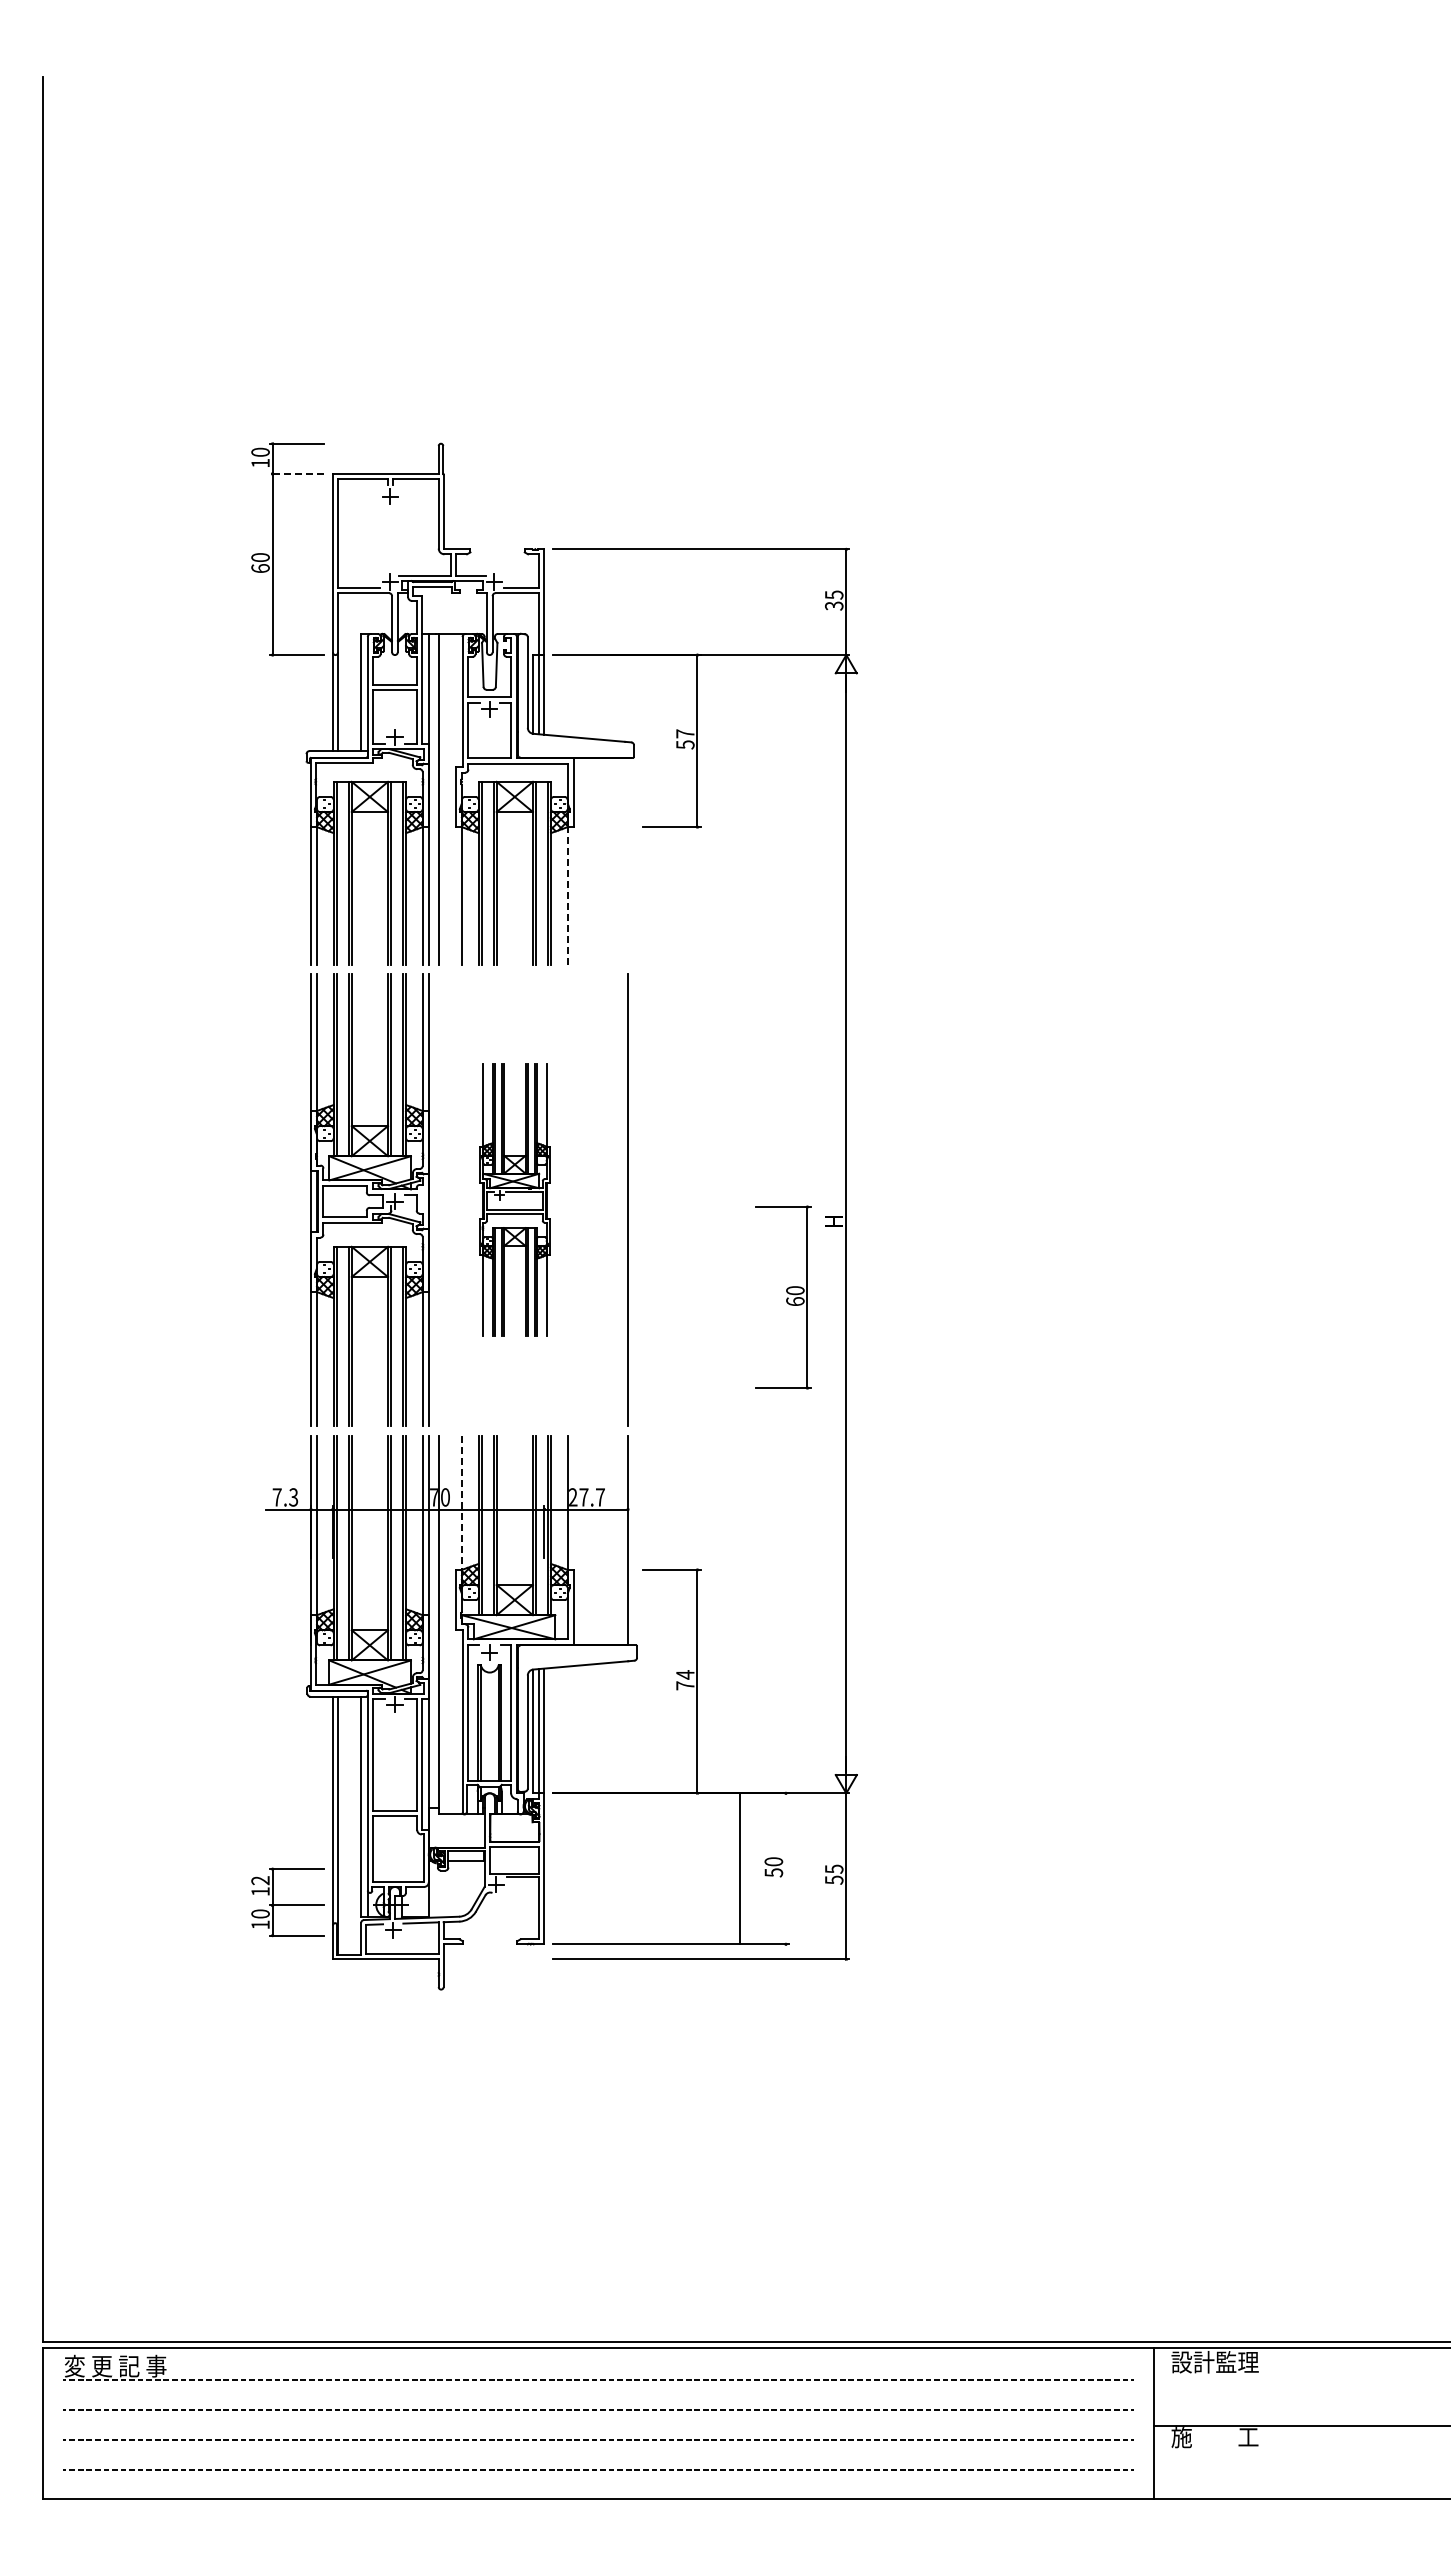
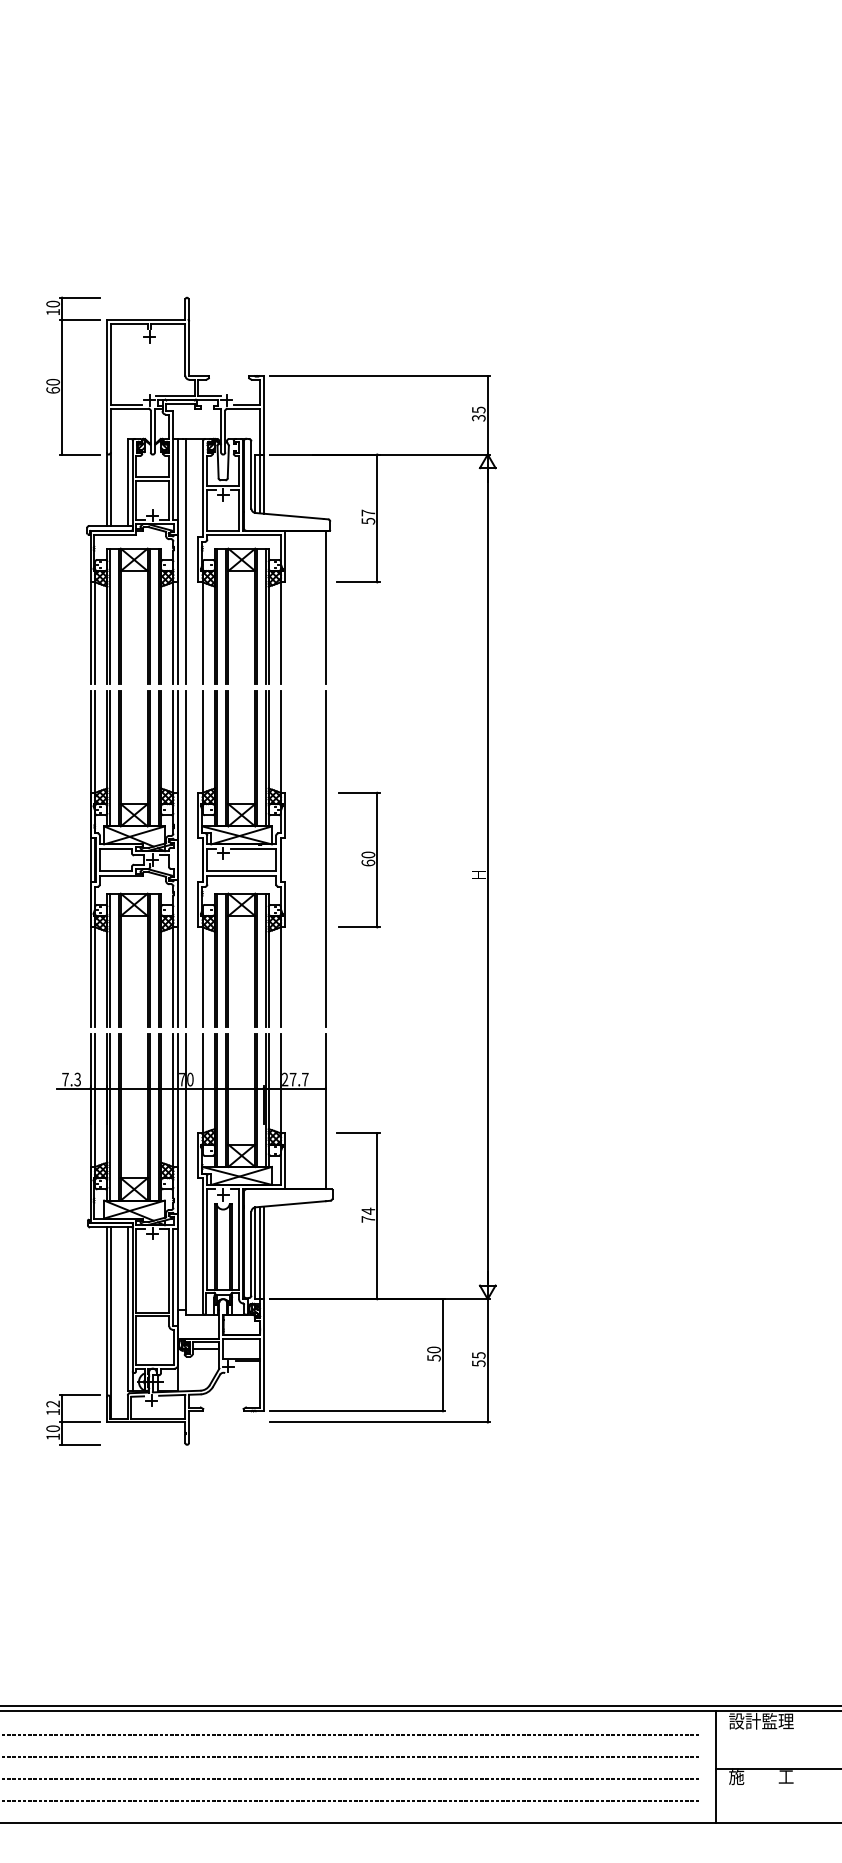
line: (296, 473) -> (79, 319), dashed -> solid
line: (628, 860) -> (326, 607), added
line: (567, 895) -> (280, 632), dashed -> solid
line: (439, 1199) -> (185, 858), added
part: (514, 1199) -> (241, 858), size x1.67
part: (783, 1297) -> (359, 860), moved
line: (461, 1503) -> (202, 1084), dashed -> solid
line: (739, 1868) -> (442, 1354), moved
part: (287, 1902) -> (73, 1420), moved

